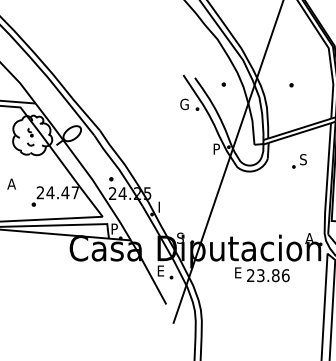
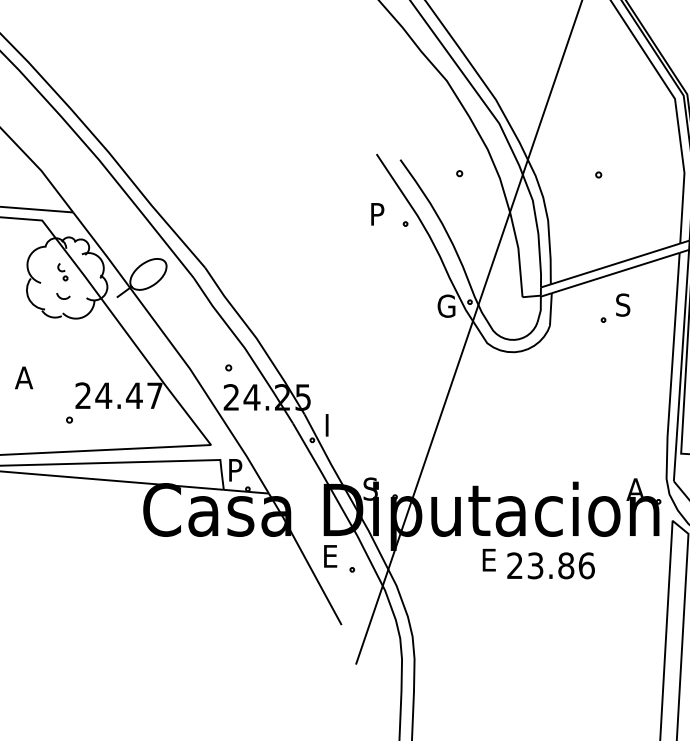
text: (184, 104) -> (378, 214), G -> P
text: (217, 148) -> (446, 304), P -> G
part: (299, 161) -> (614, 308), moved

